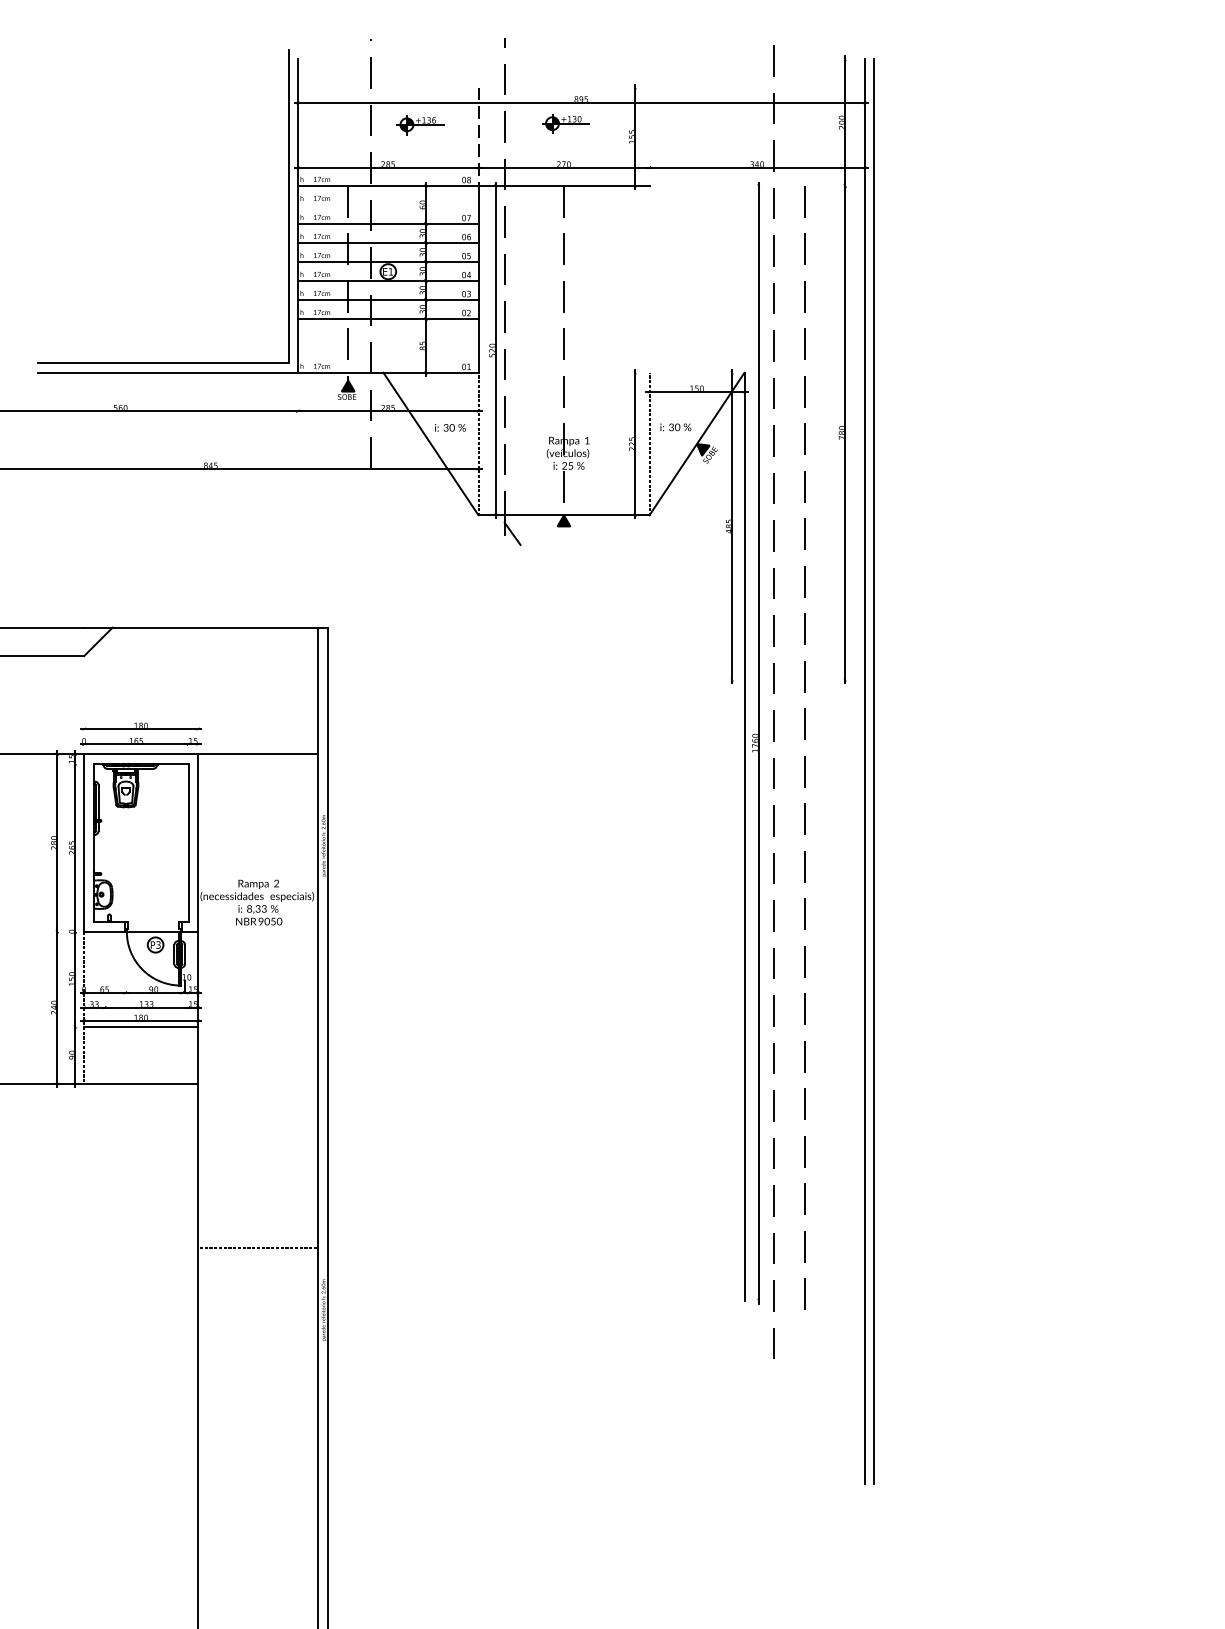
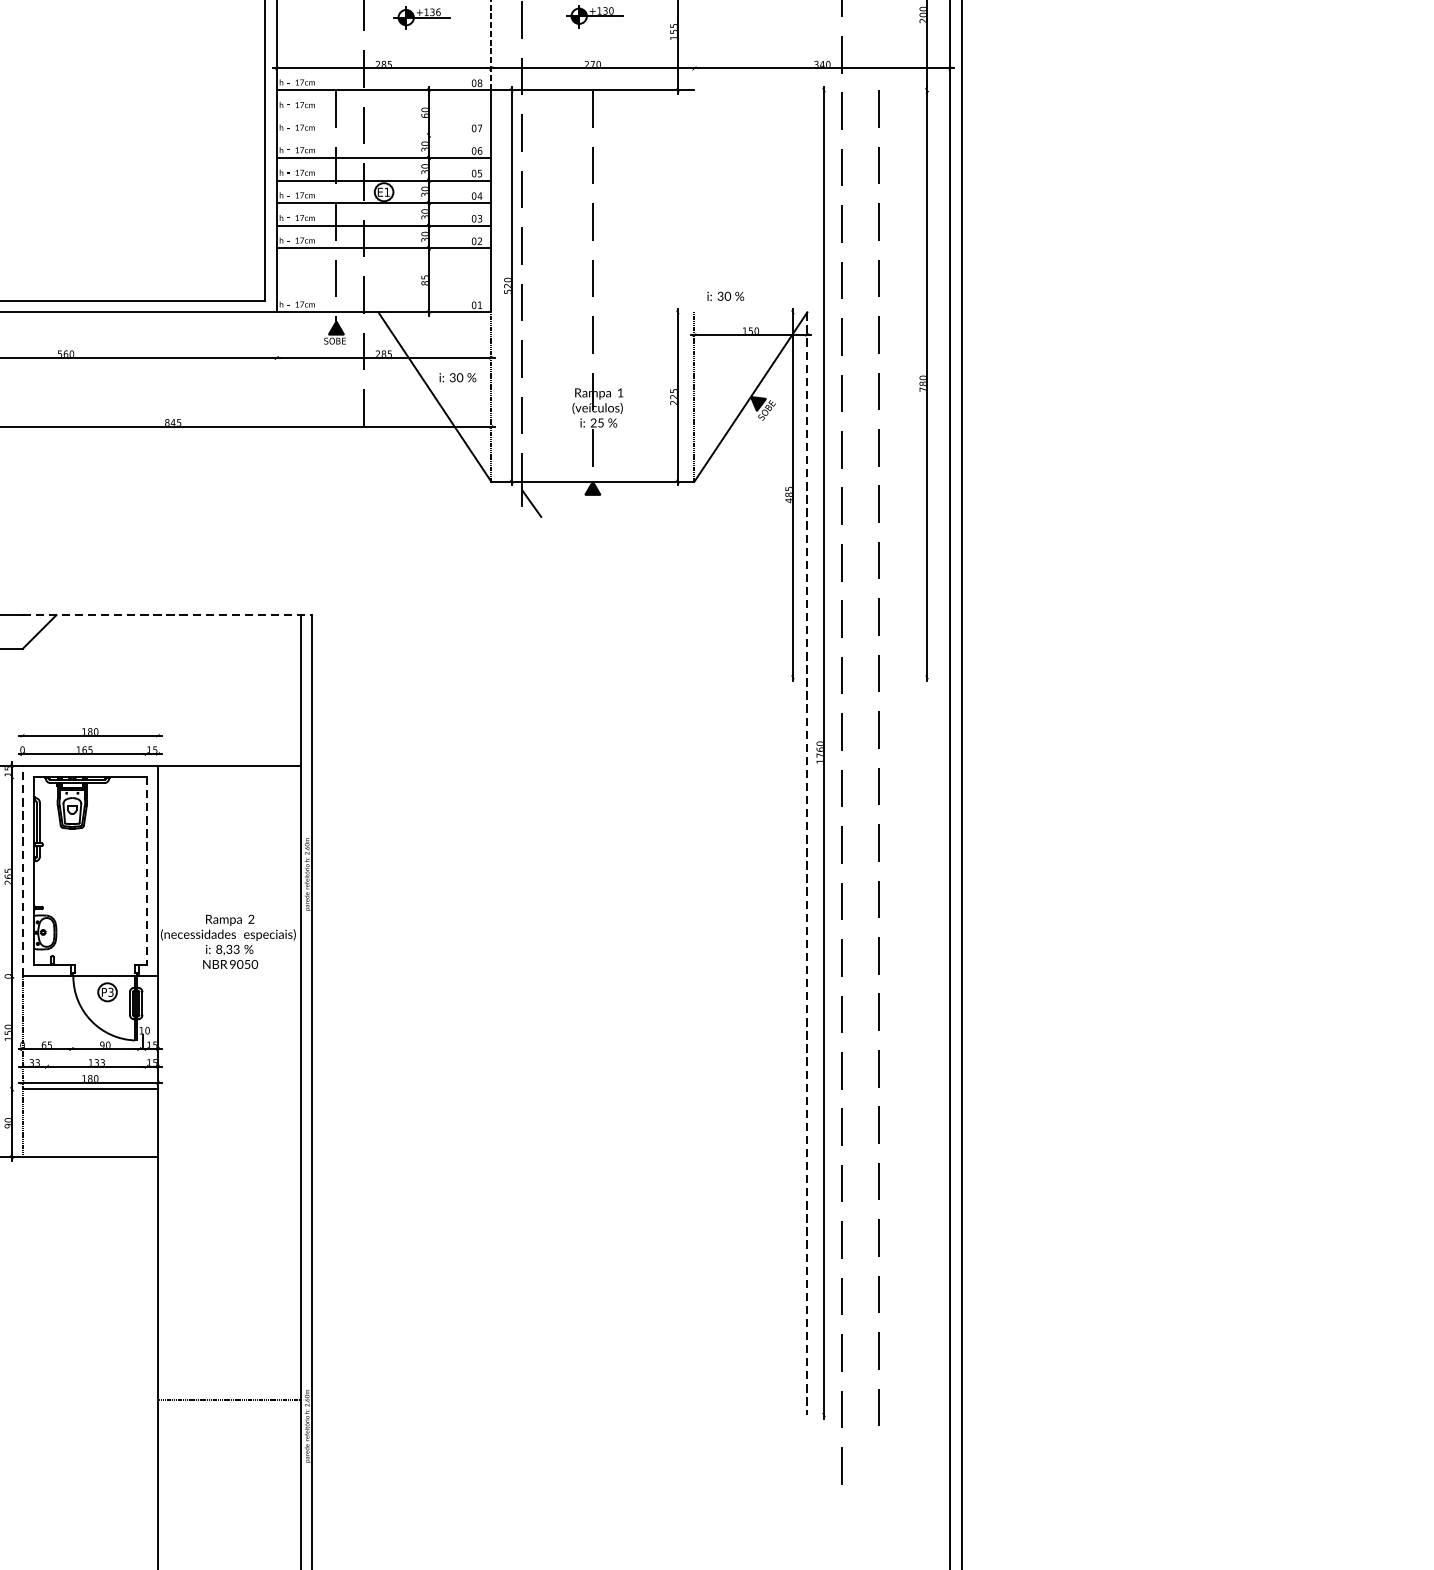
line: (388, 223) -> (384, 134), removed
text: (675, 427) -> (725, 296), moved
line: (206, 627) -> (168, 614), solid -> dashed
line: (744, 836) -> (807, 863), solid -> dashed
line: (84, 843) -> (23, 871), solid -> dashed
line: (188, 843) -> (146, 871), solid -> dashed
line: (258, 1248) -> (229, 1400), moved

